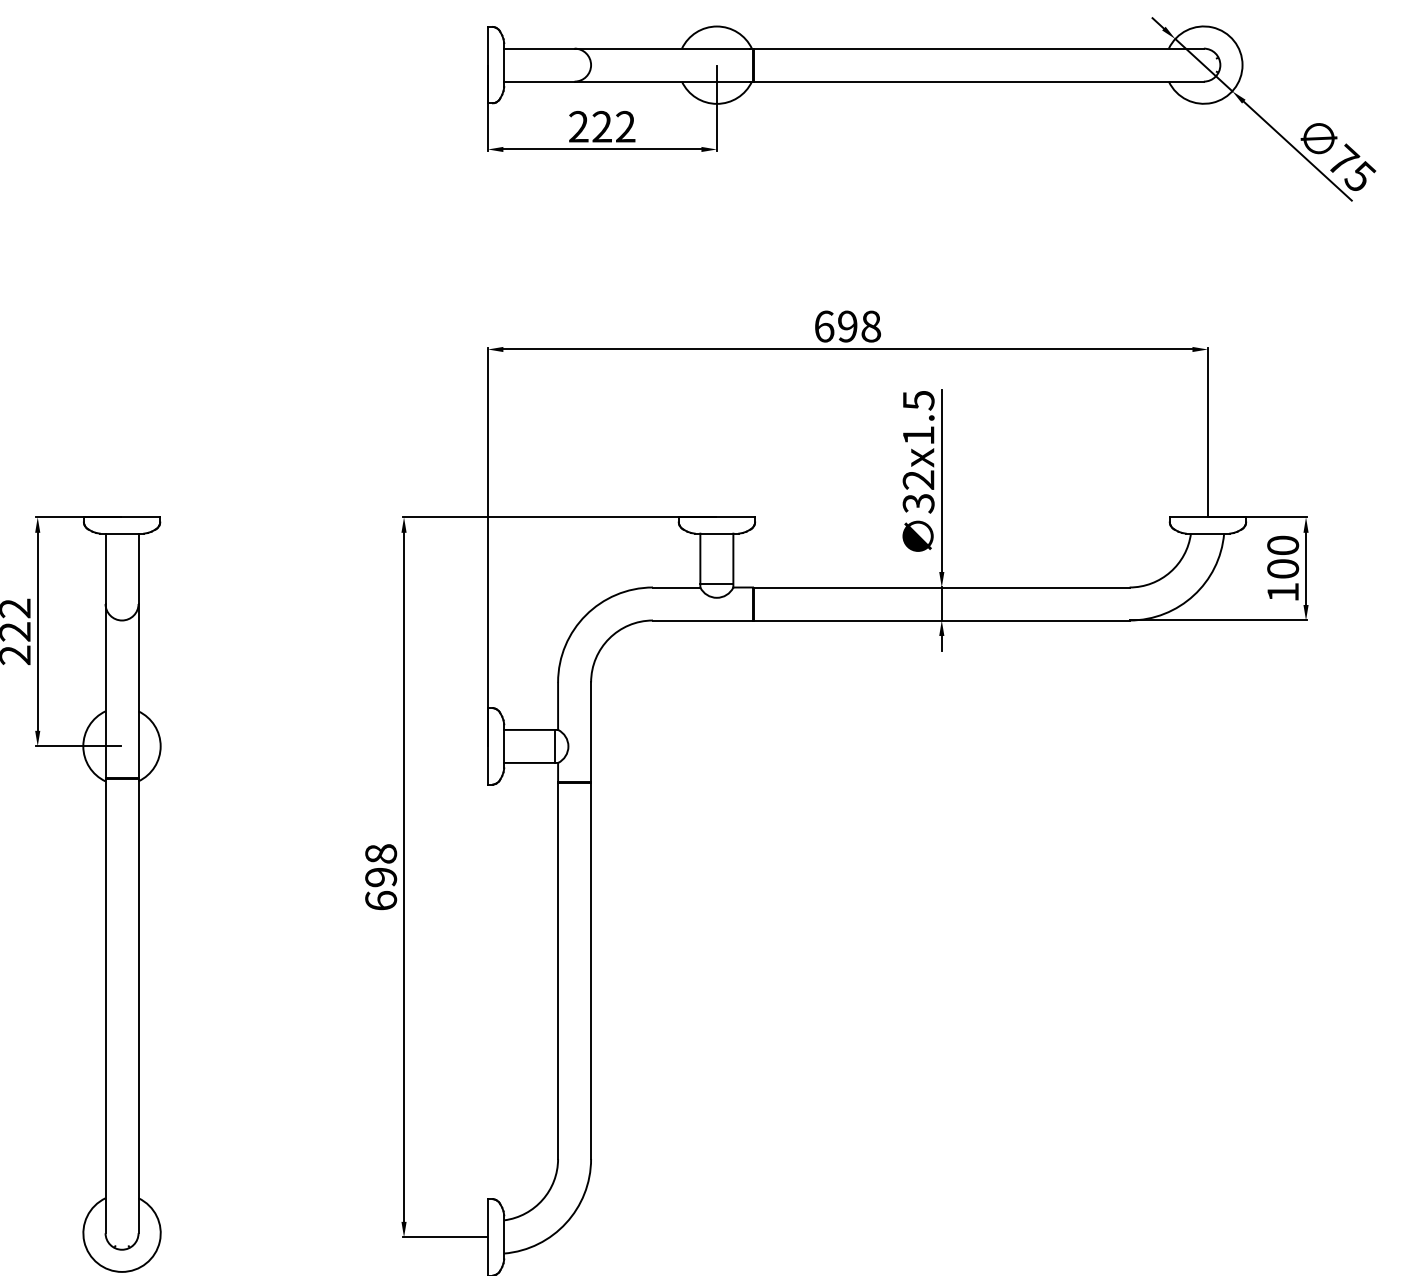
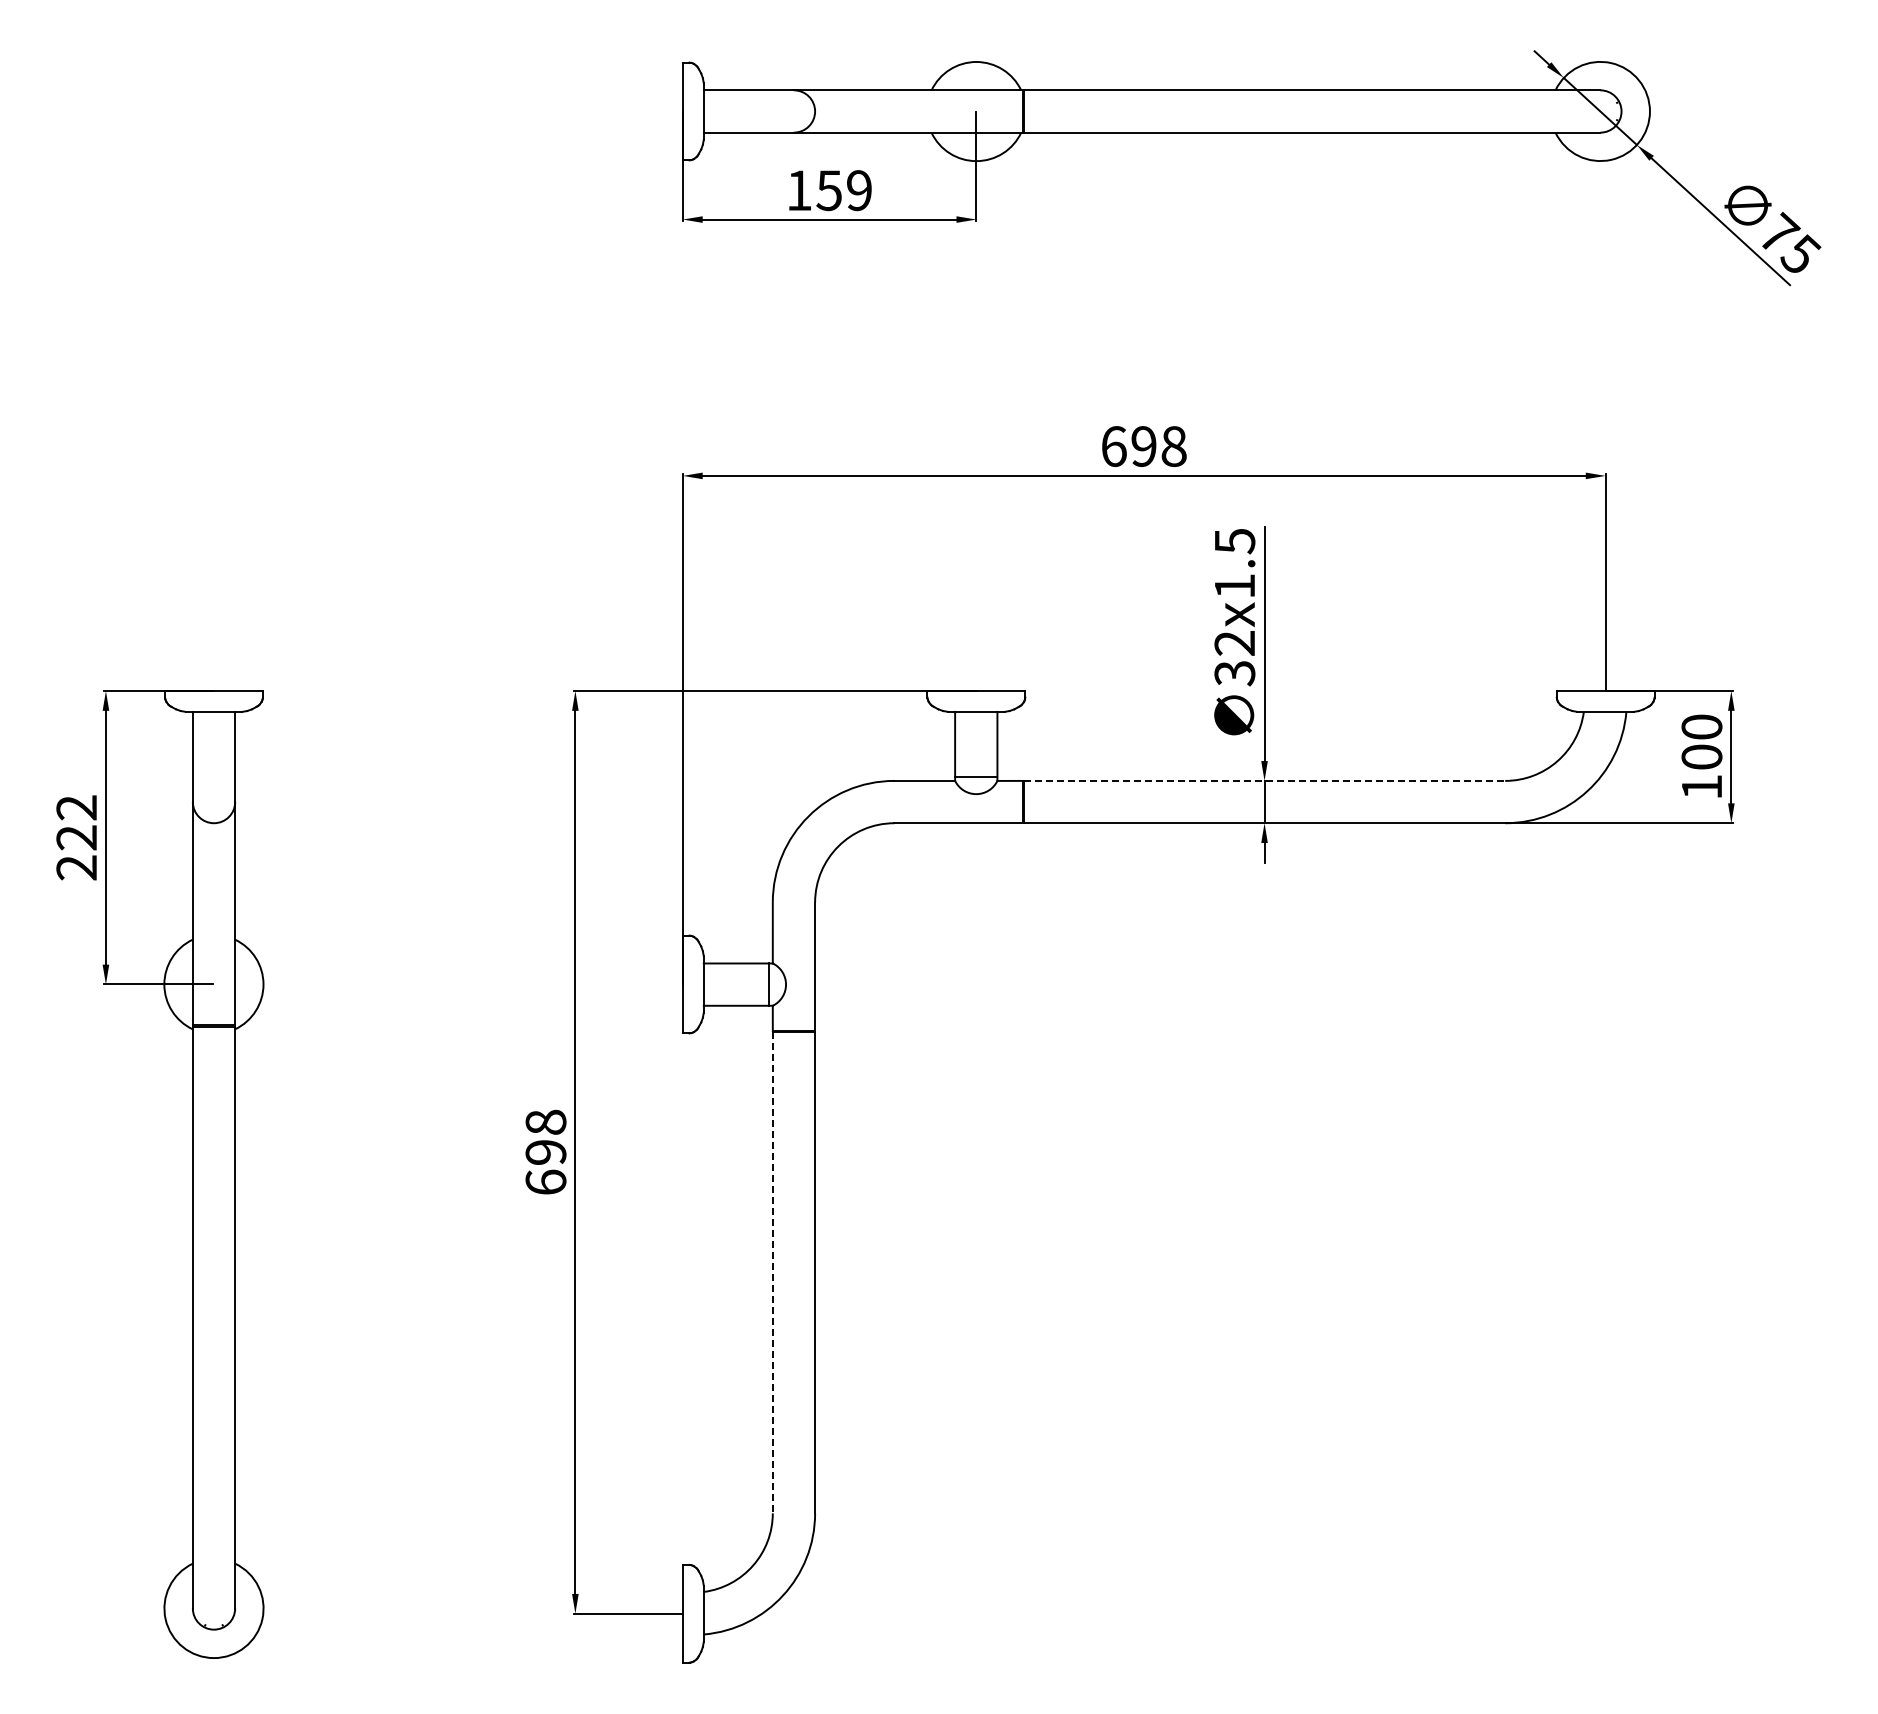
text: (602, 126) -> (829, 190), 222 -> 159
line: (941, 587) -> (1264, 780), solid -> dashed
line: (557, 971) -> (772, 1272), solid -> dashed

